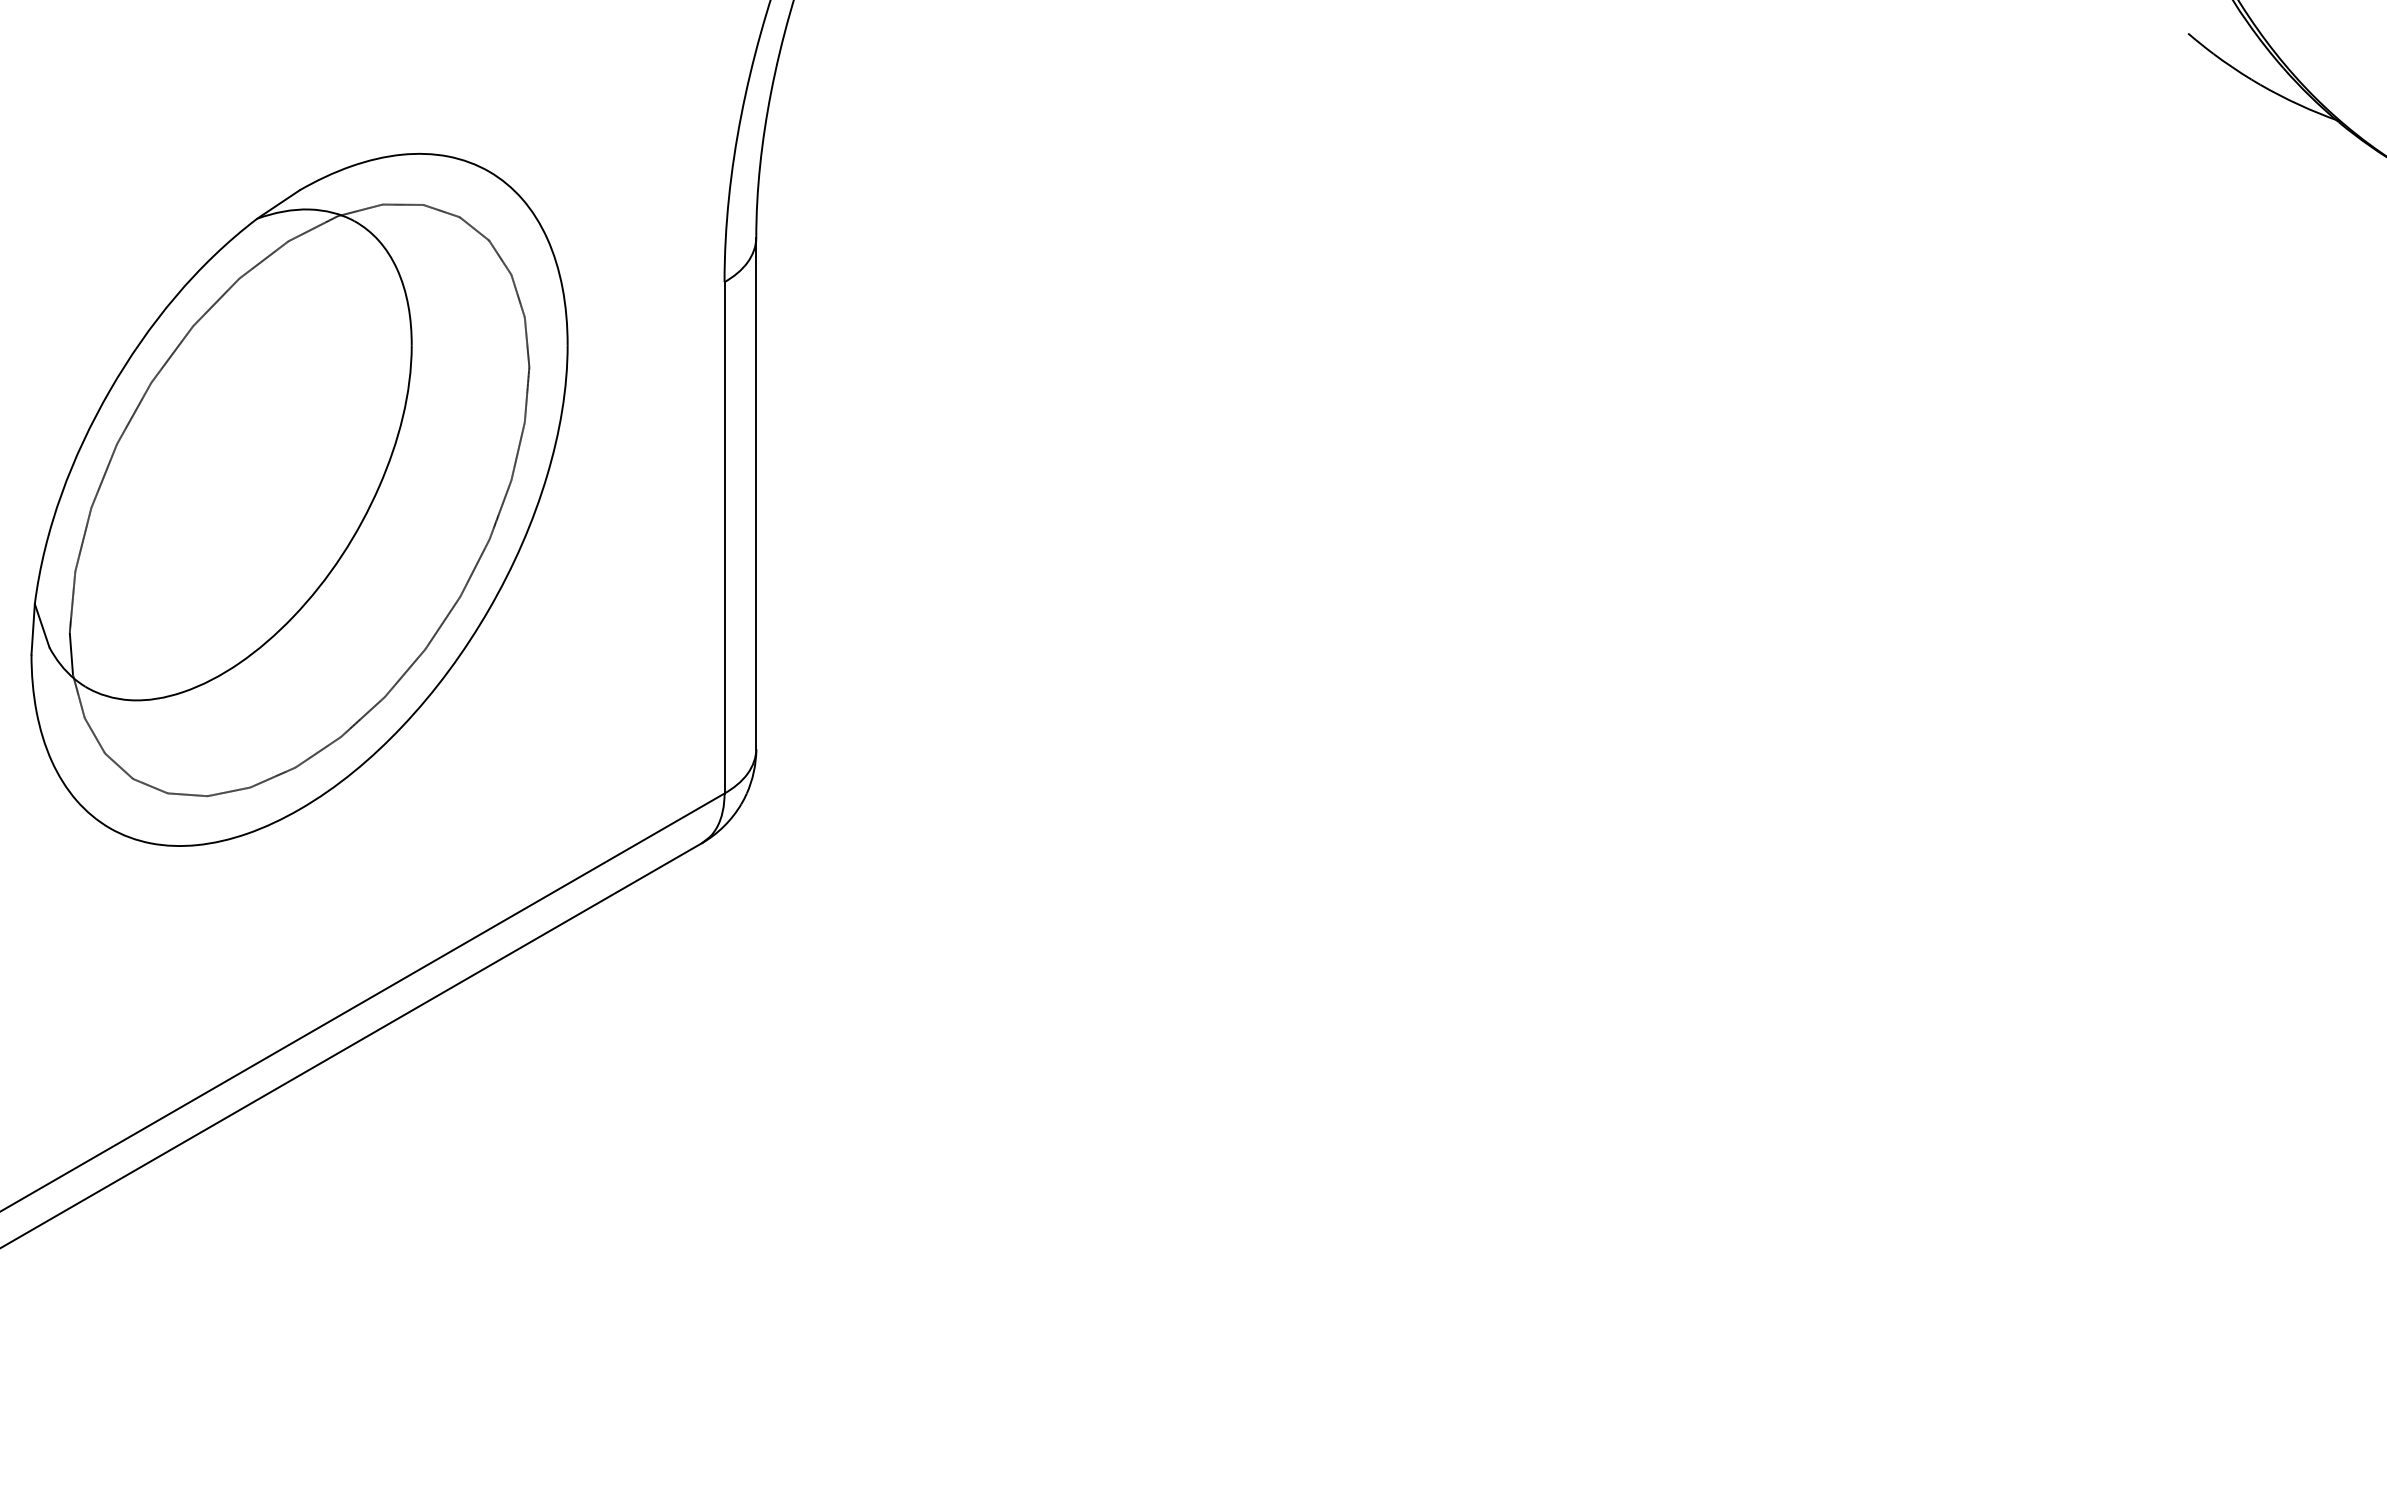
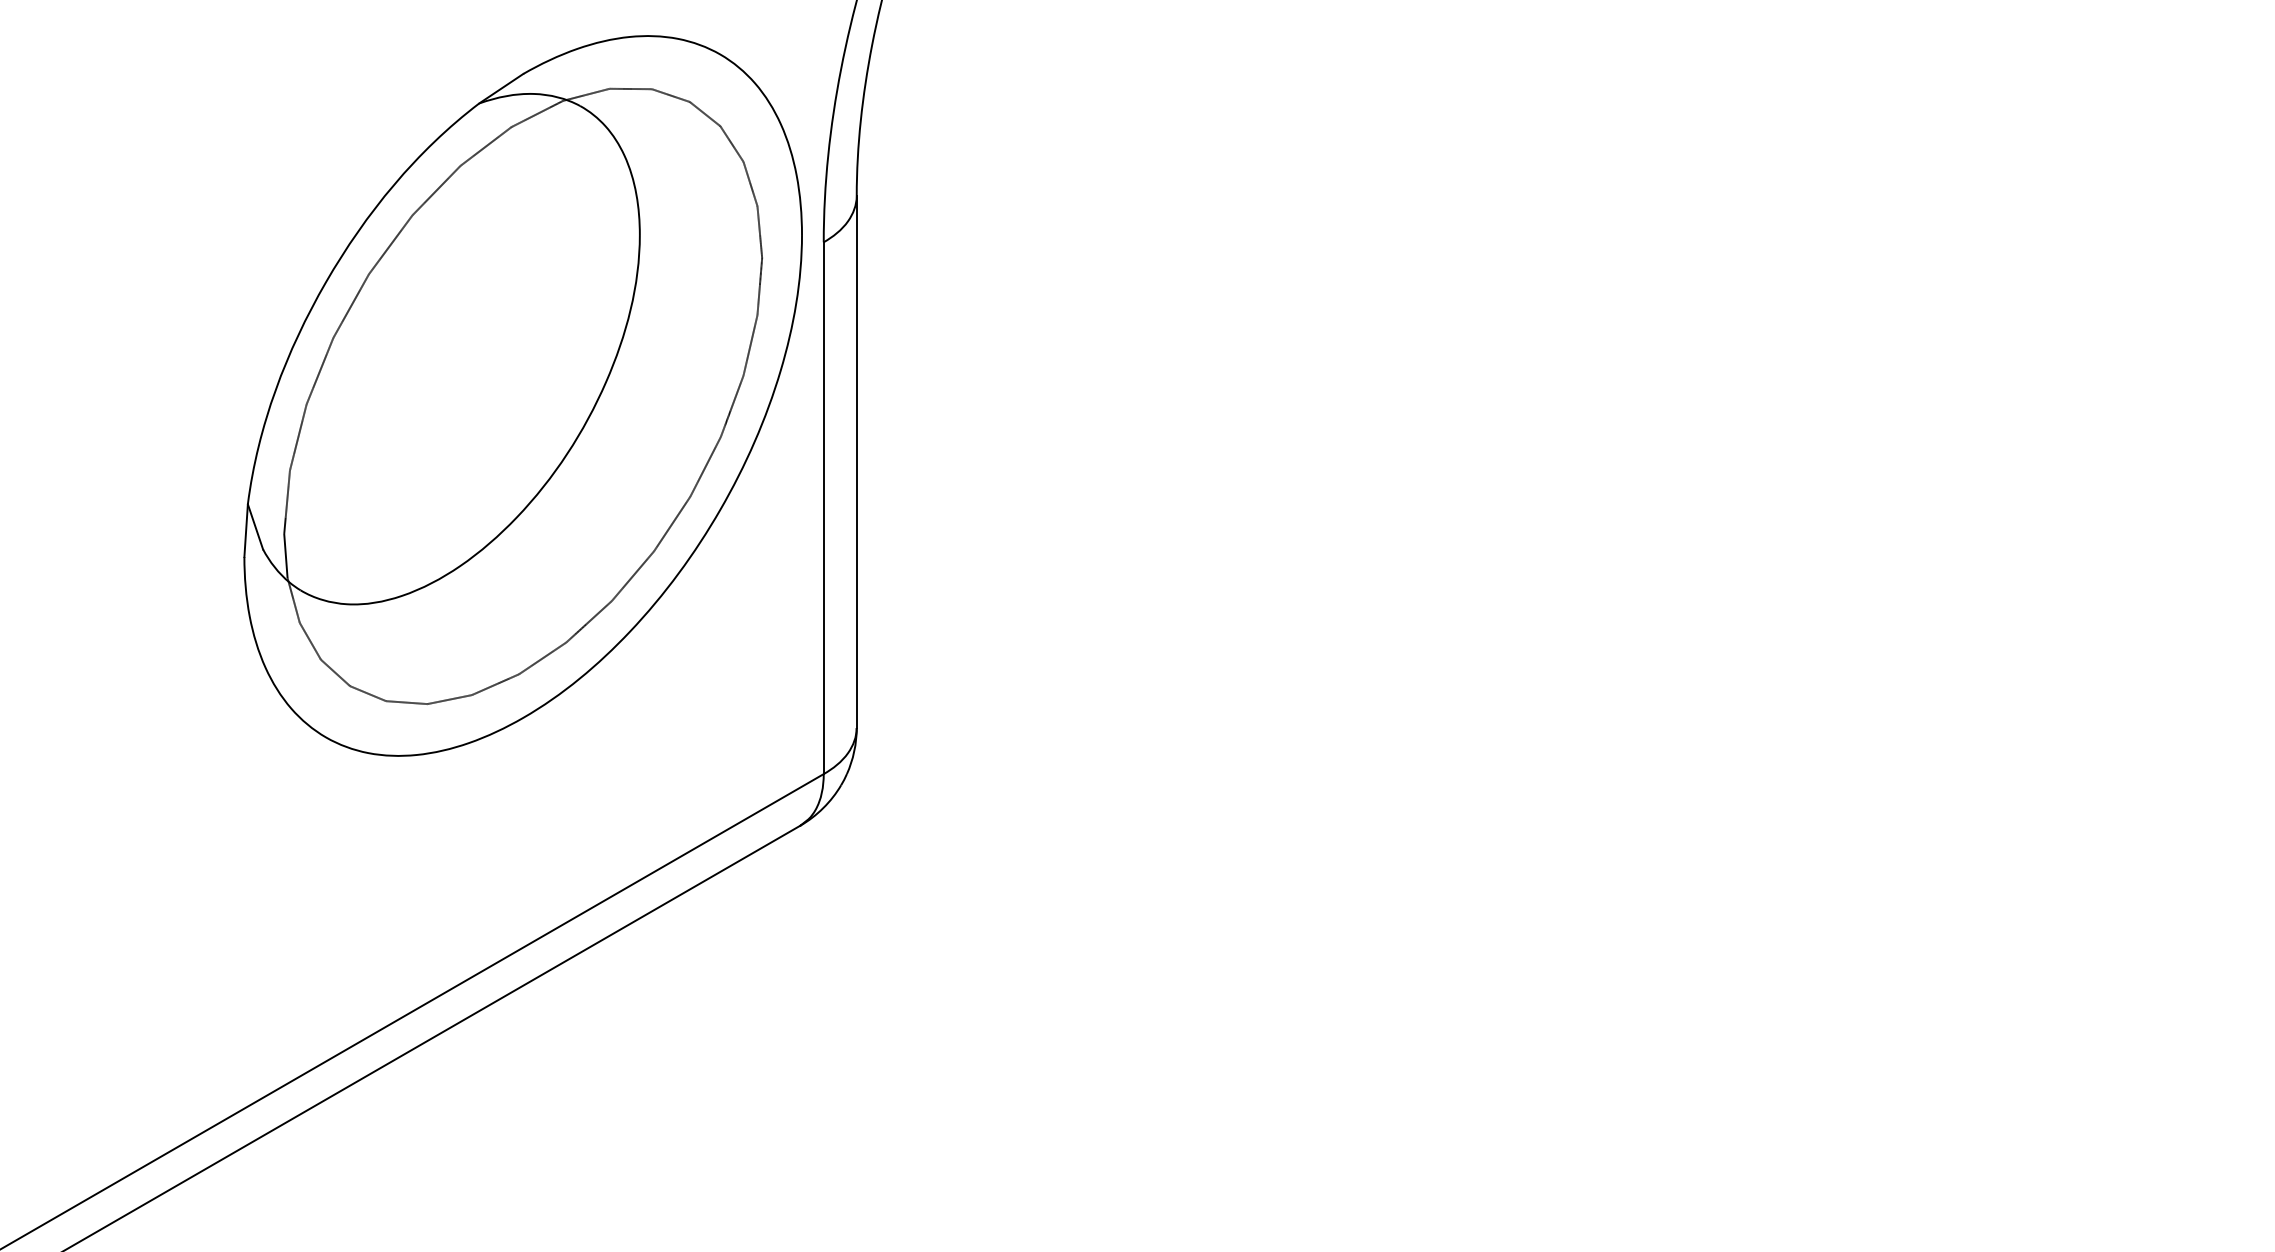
part: (299, 499) -> (523, 395), moved

